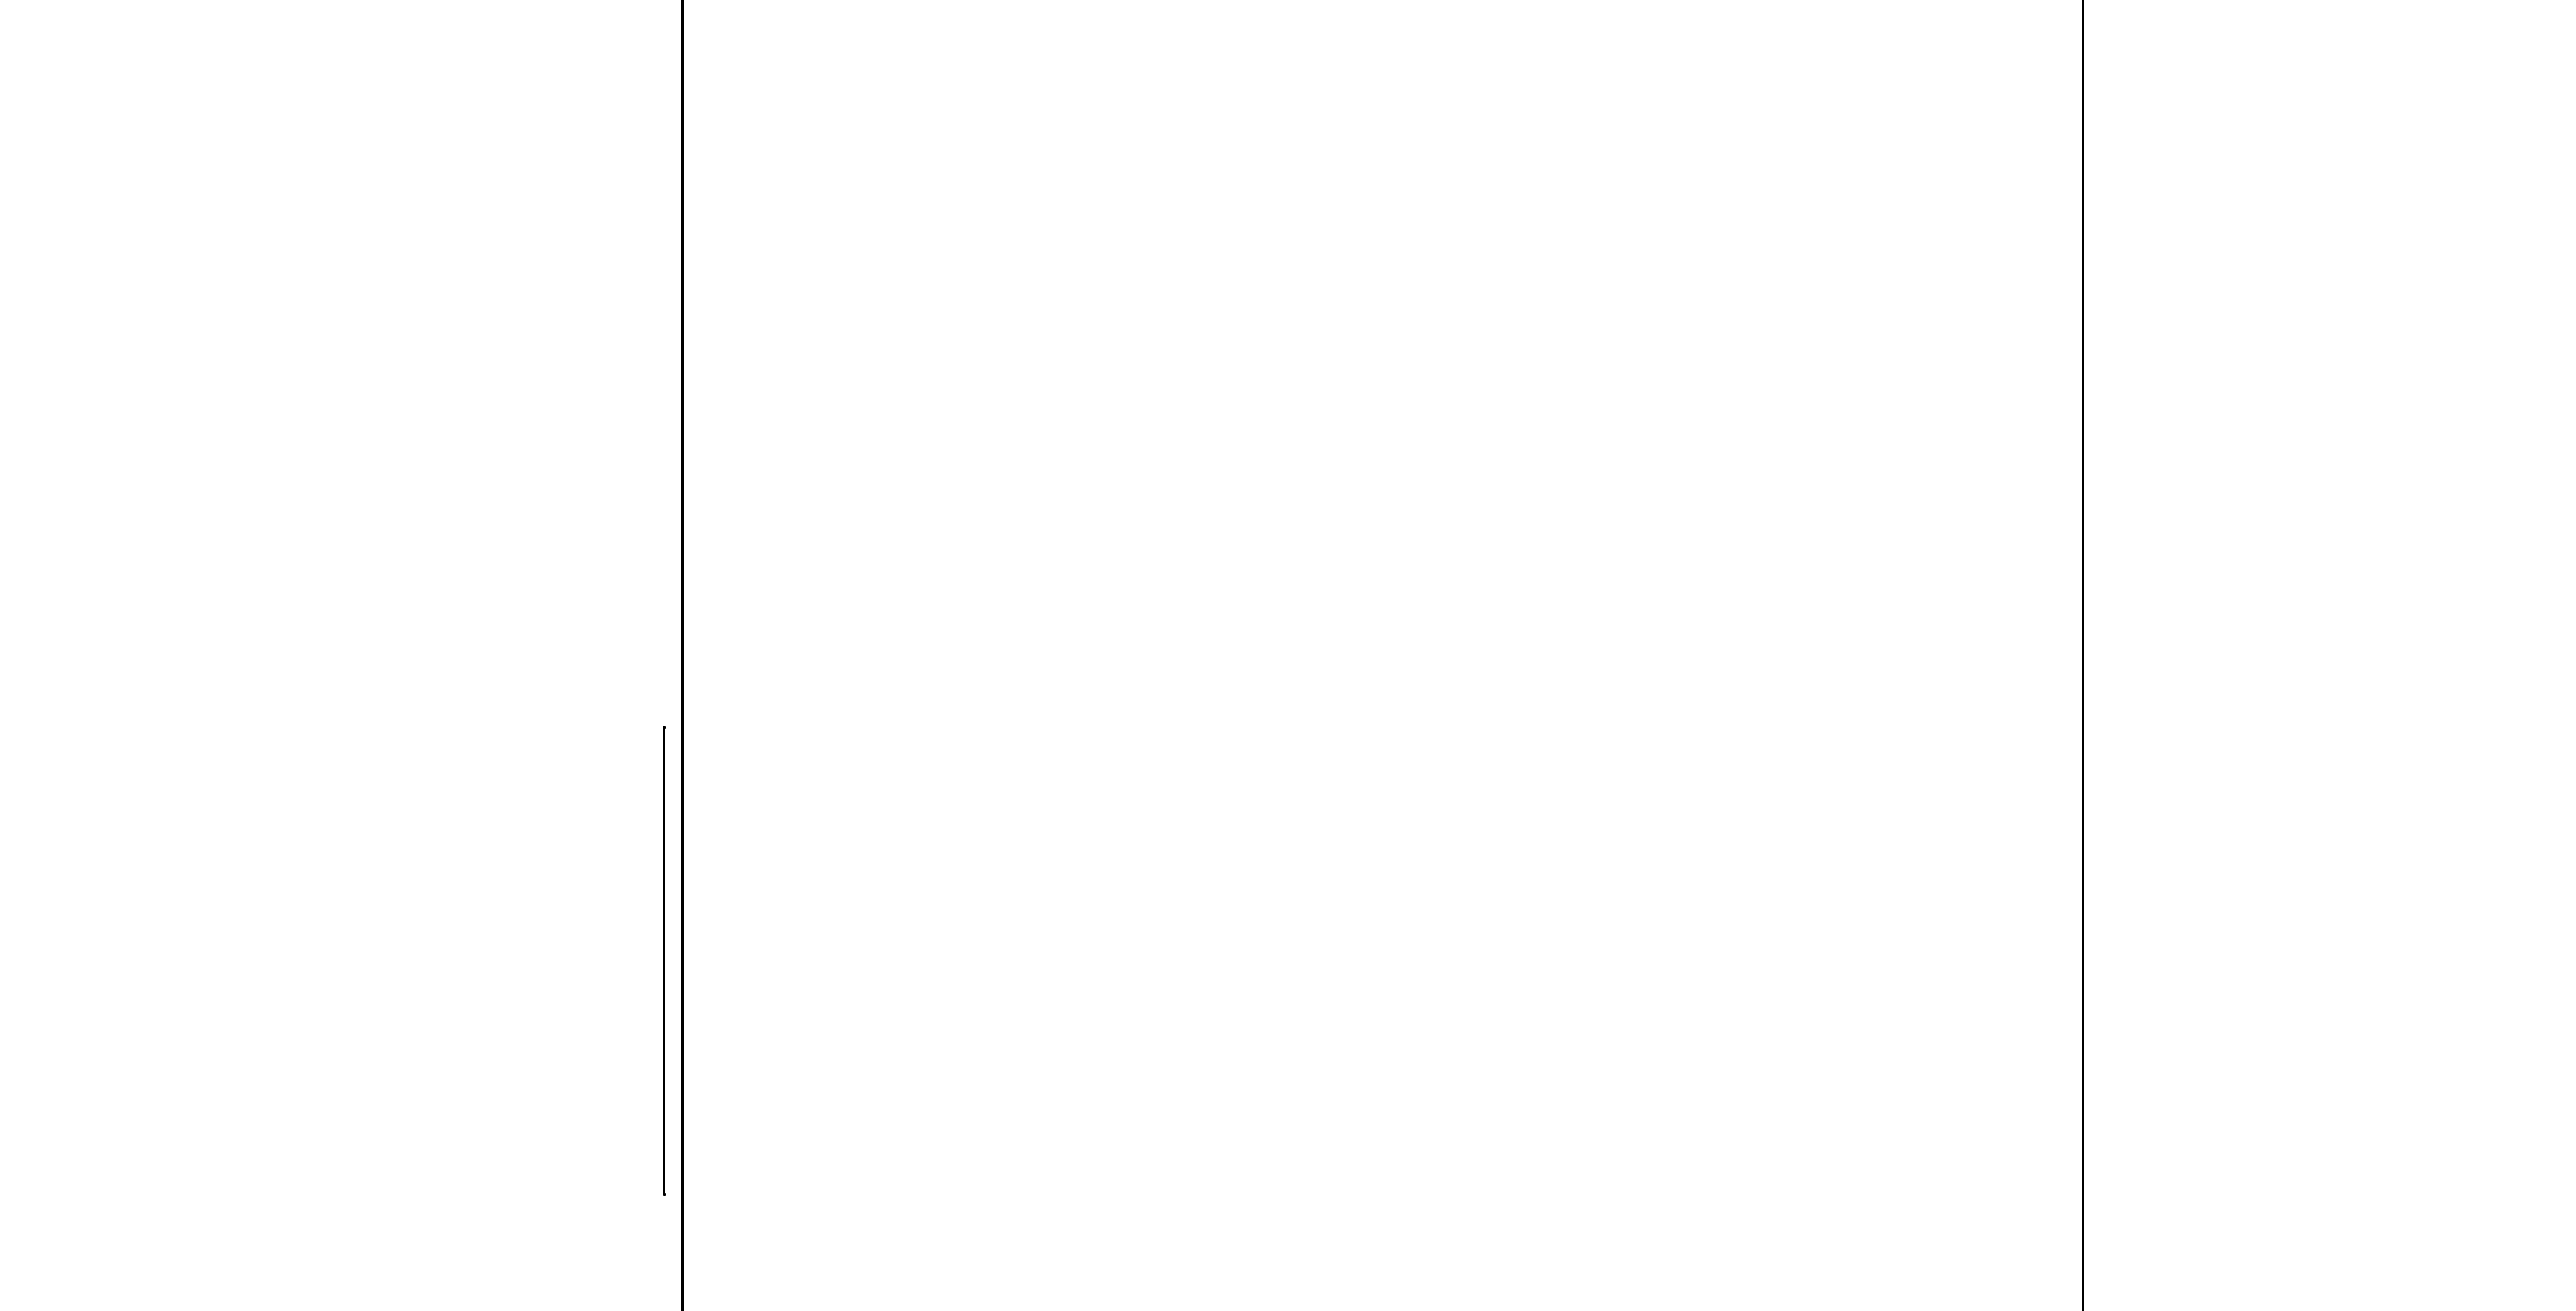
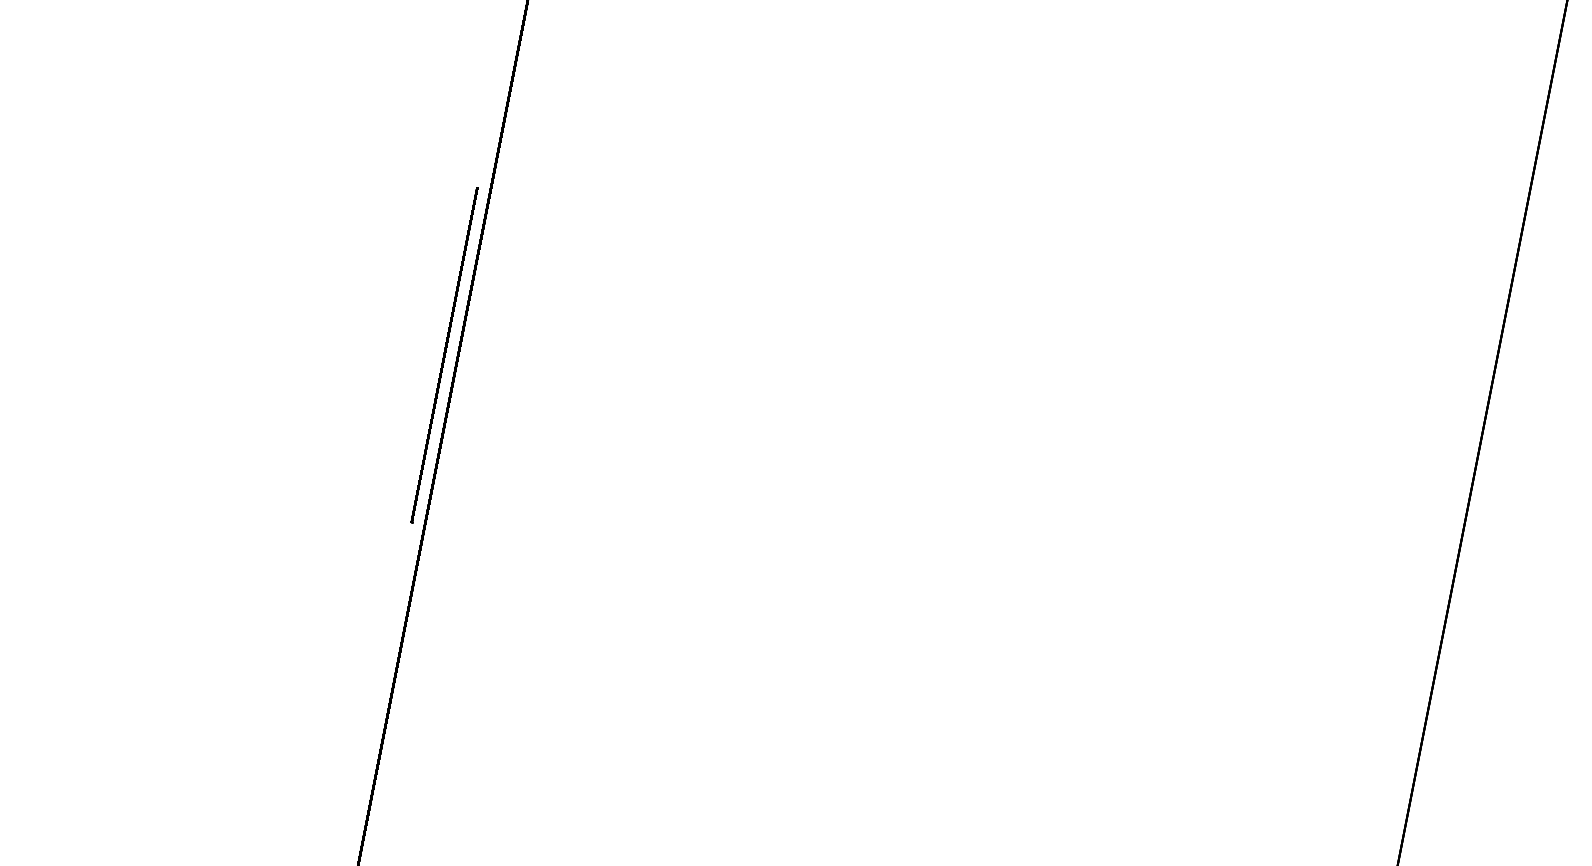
line: (664, 960) -> (444, 354), moved

